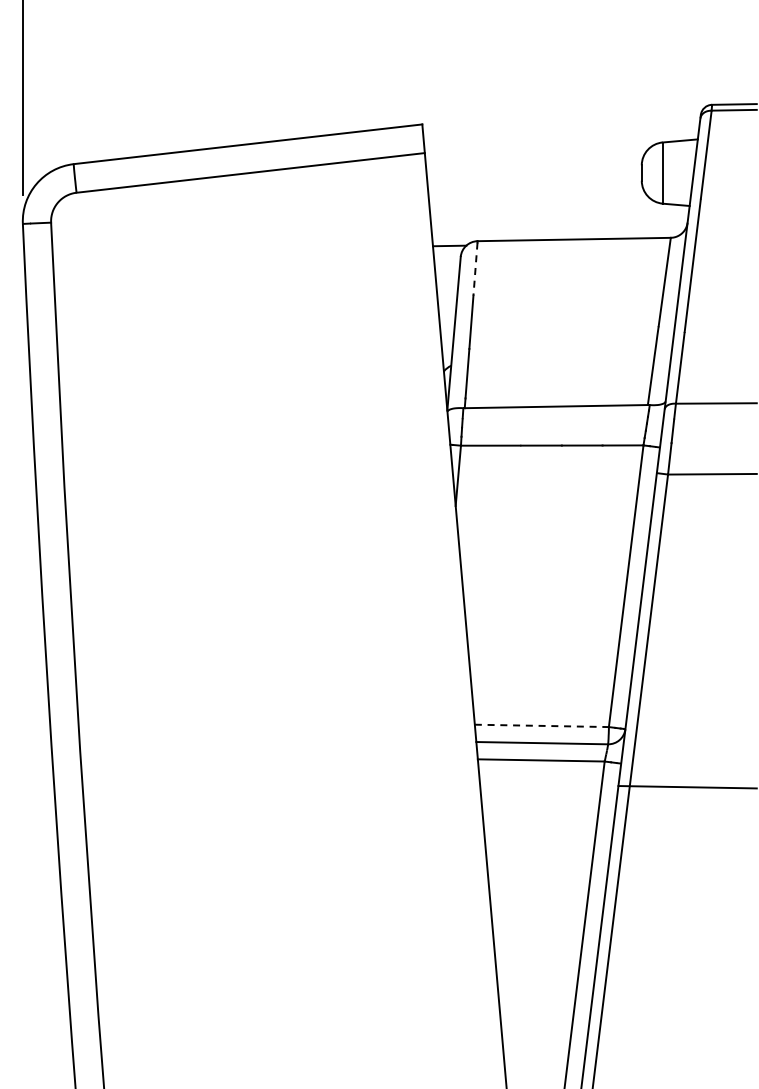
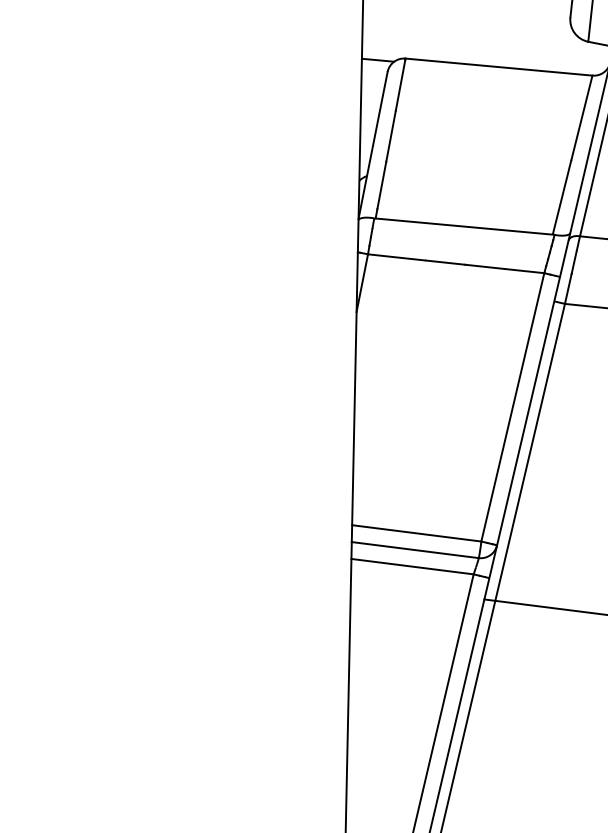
line: (475, 269) -> (400, 85), dashed -> solid
line: (542, 725) -> (417, 533), dashed -> solid

